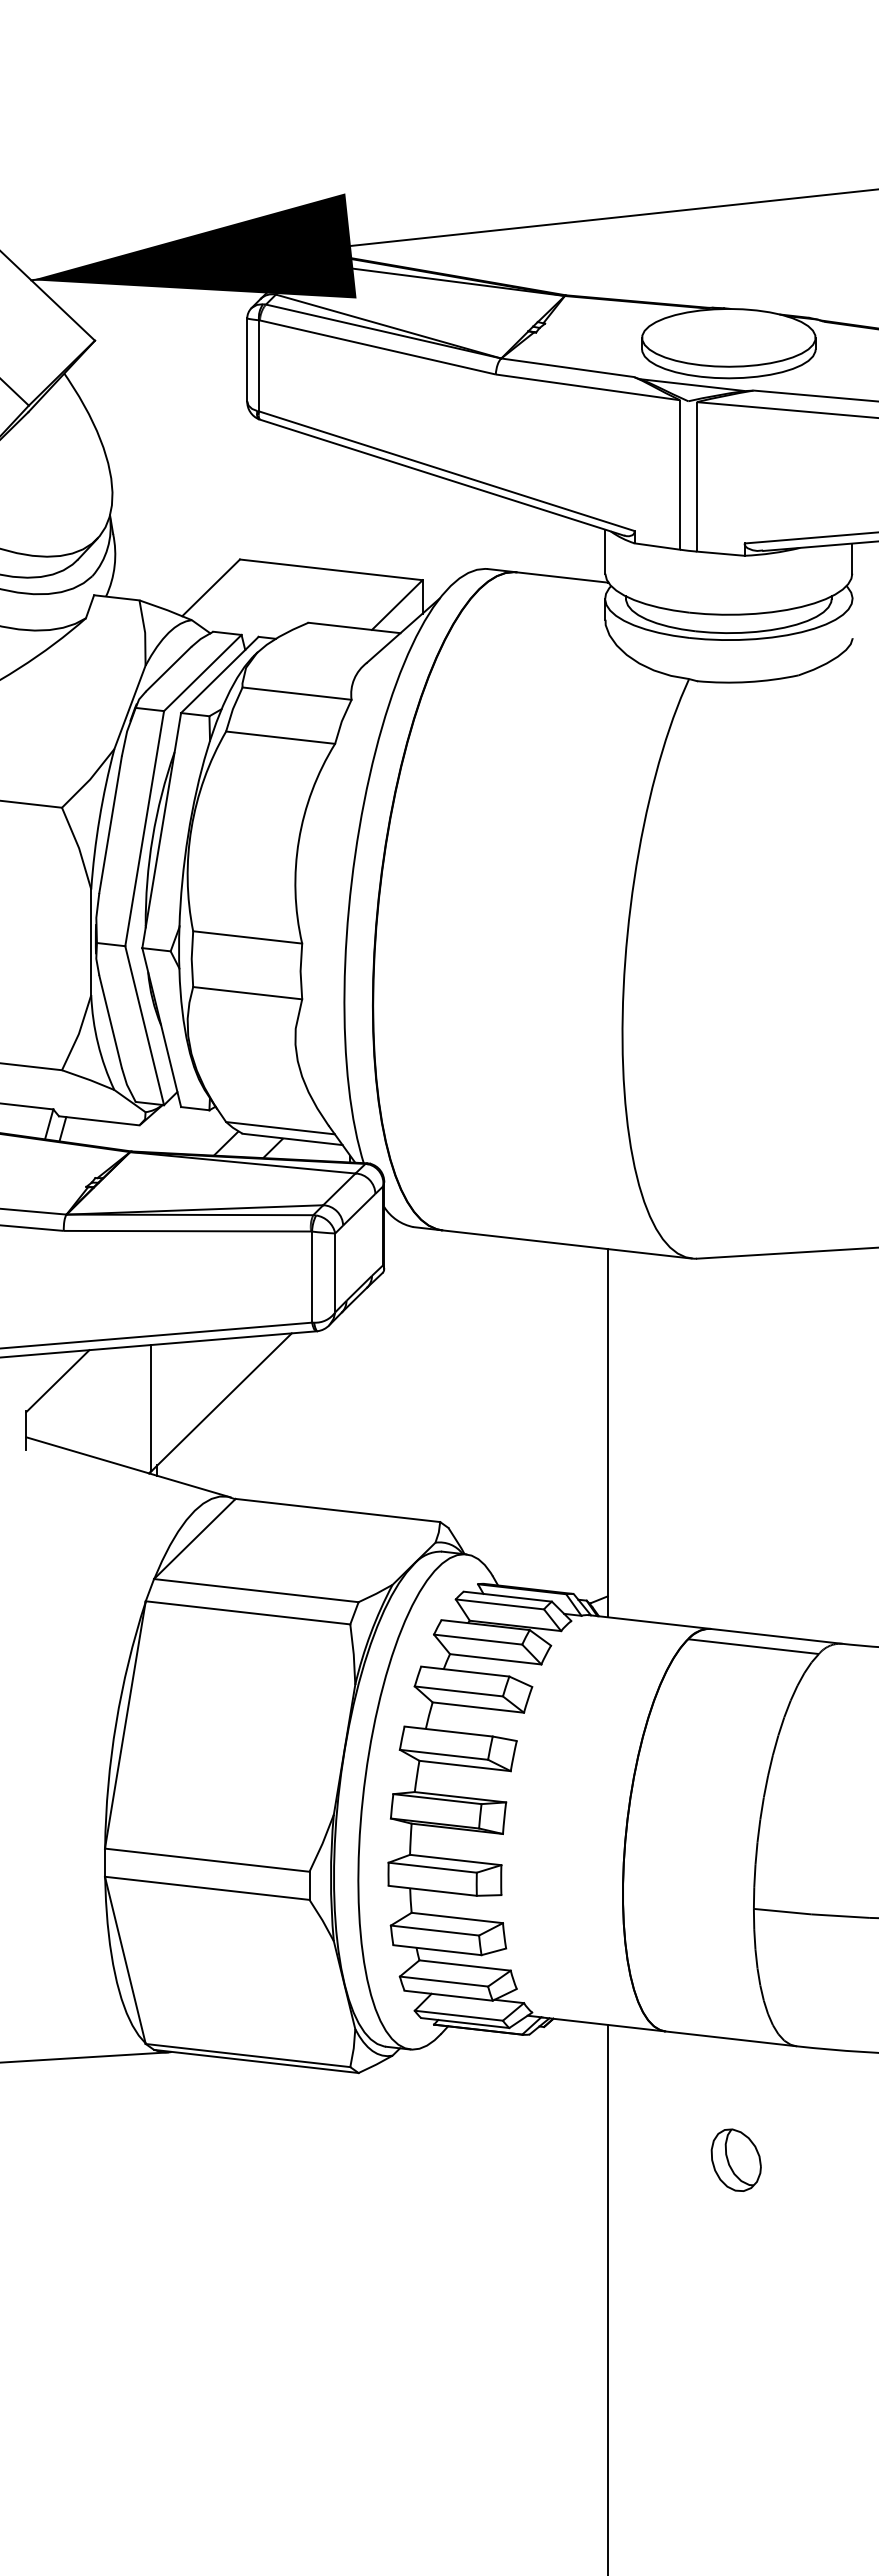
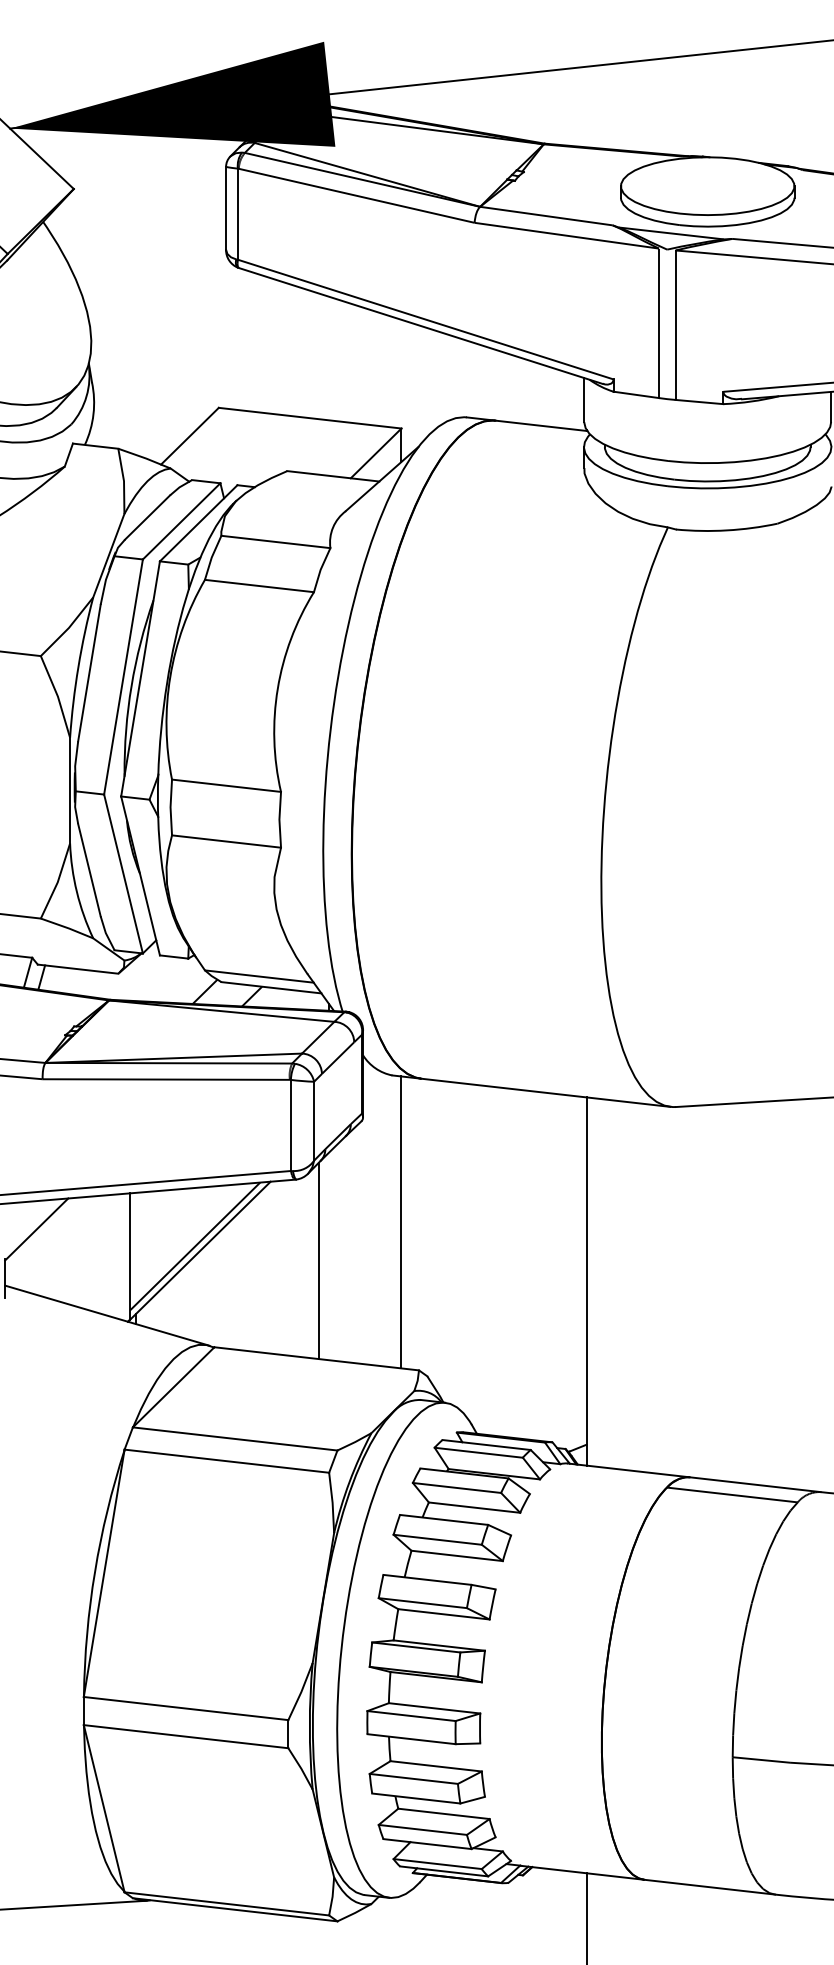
line: (422, 1374) -> (401, 1222), added
line: (216, 1398) -> (195, 1246), added
line: (340, 1412) -> (319, 1260), added

